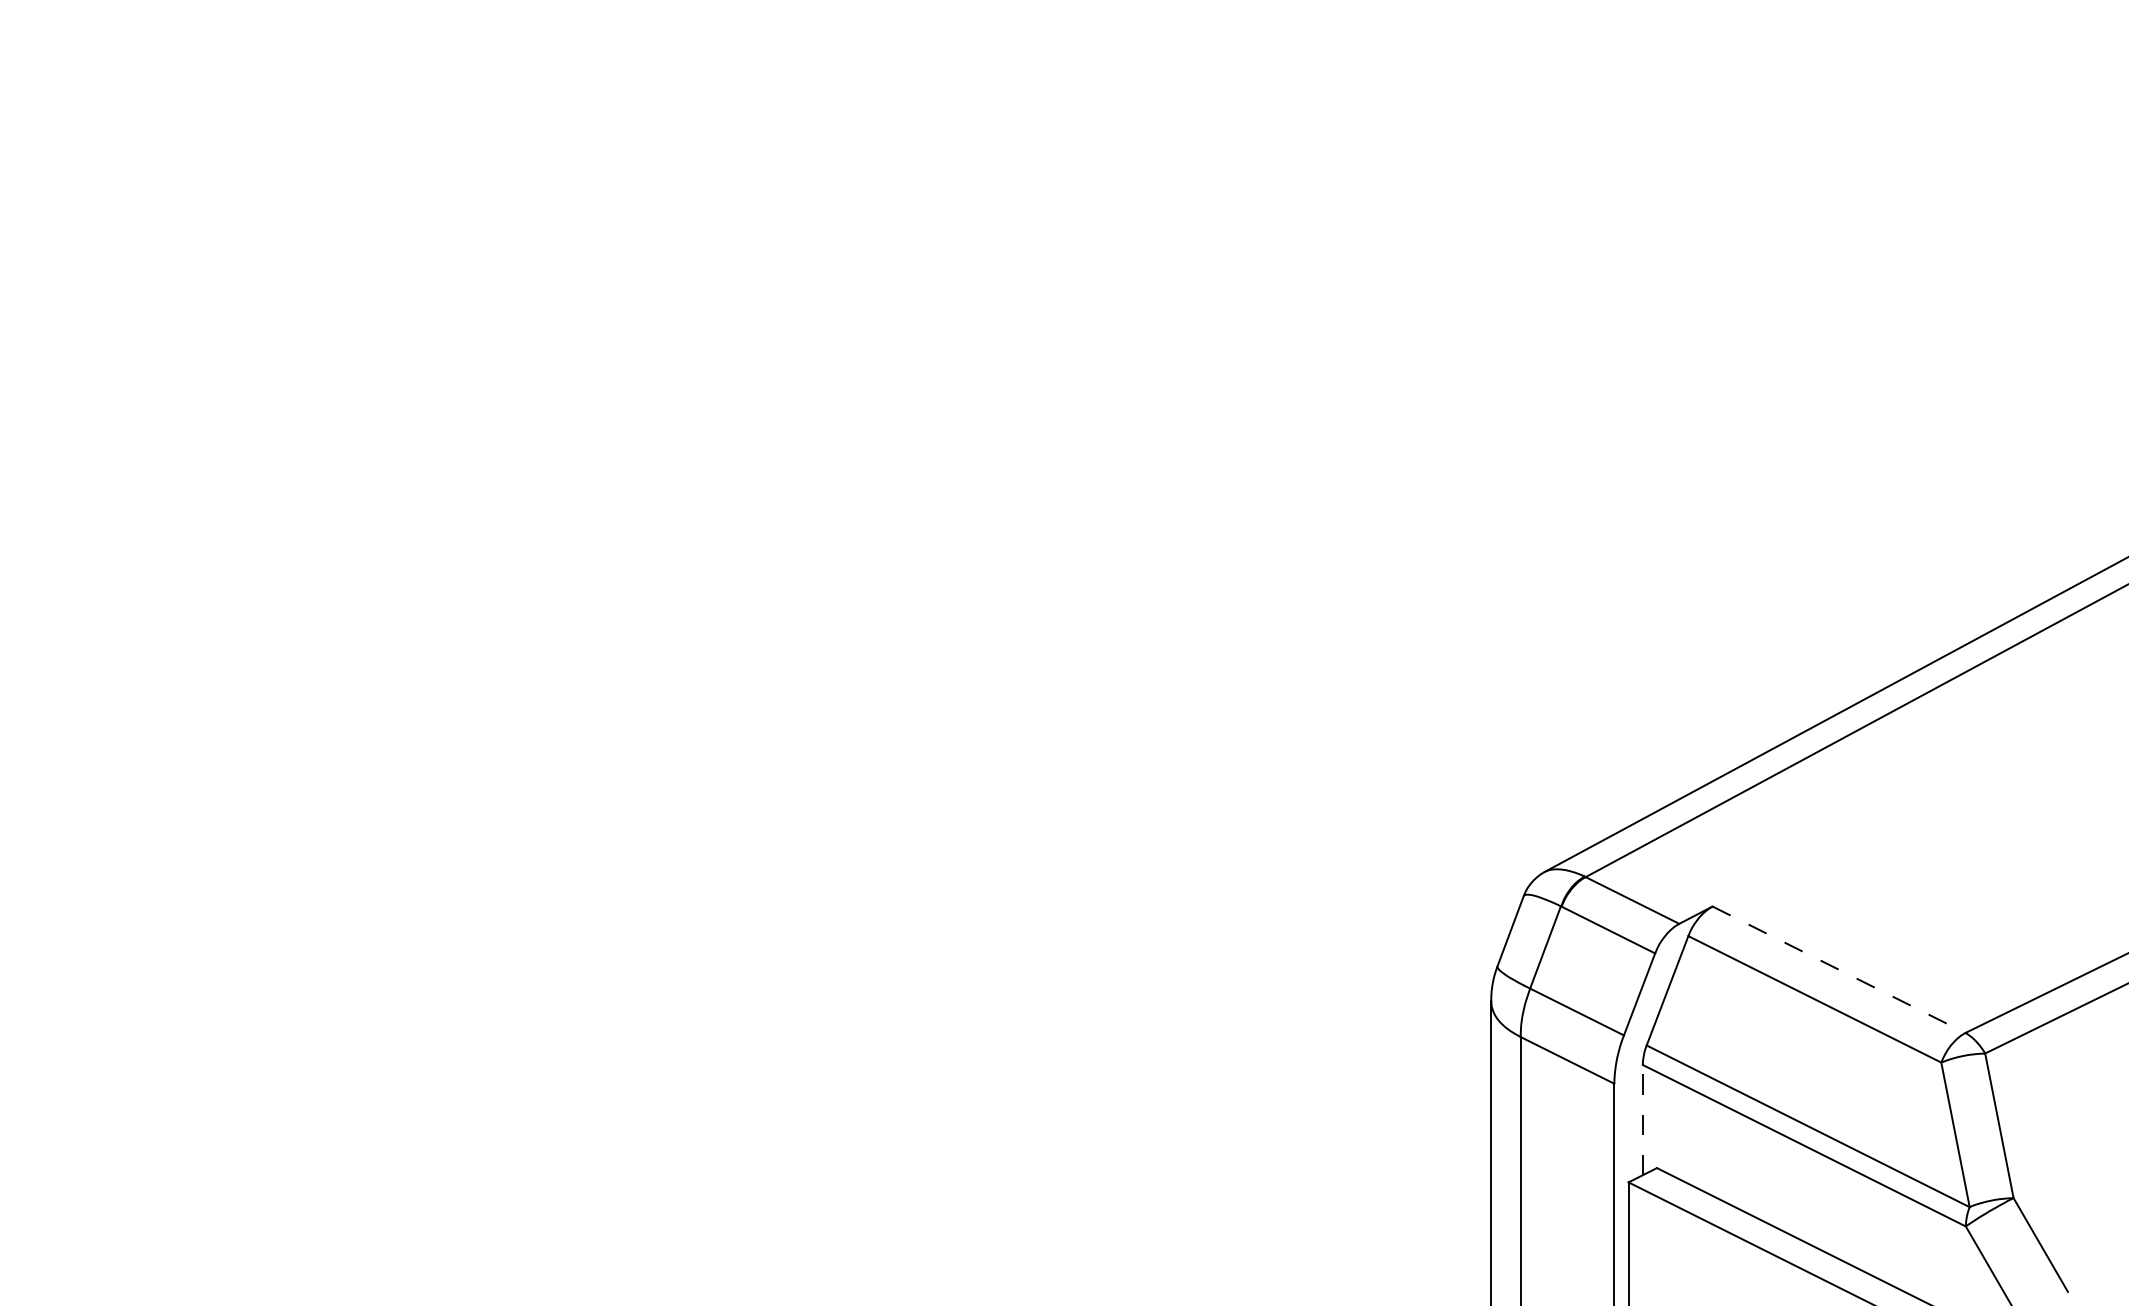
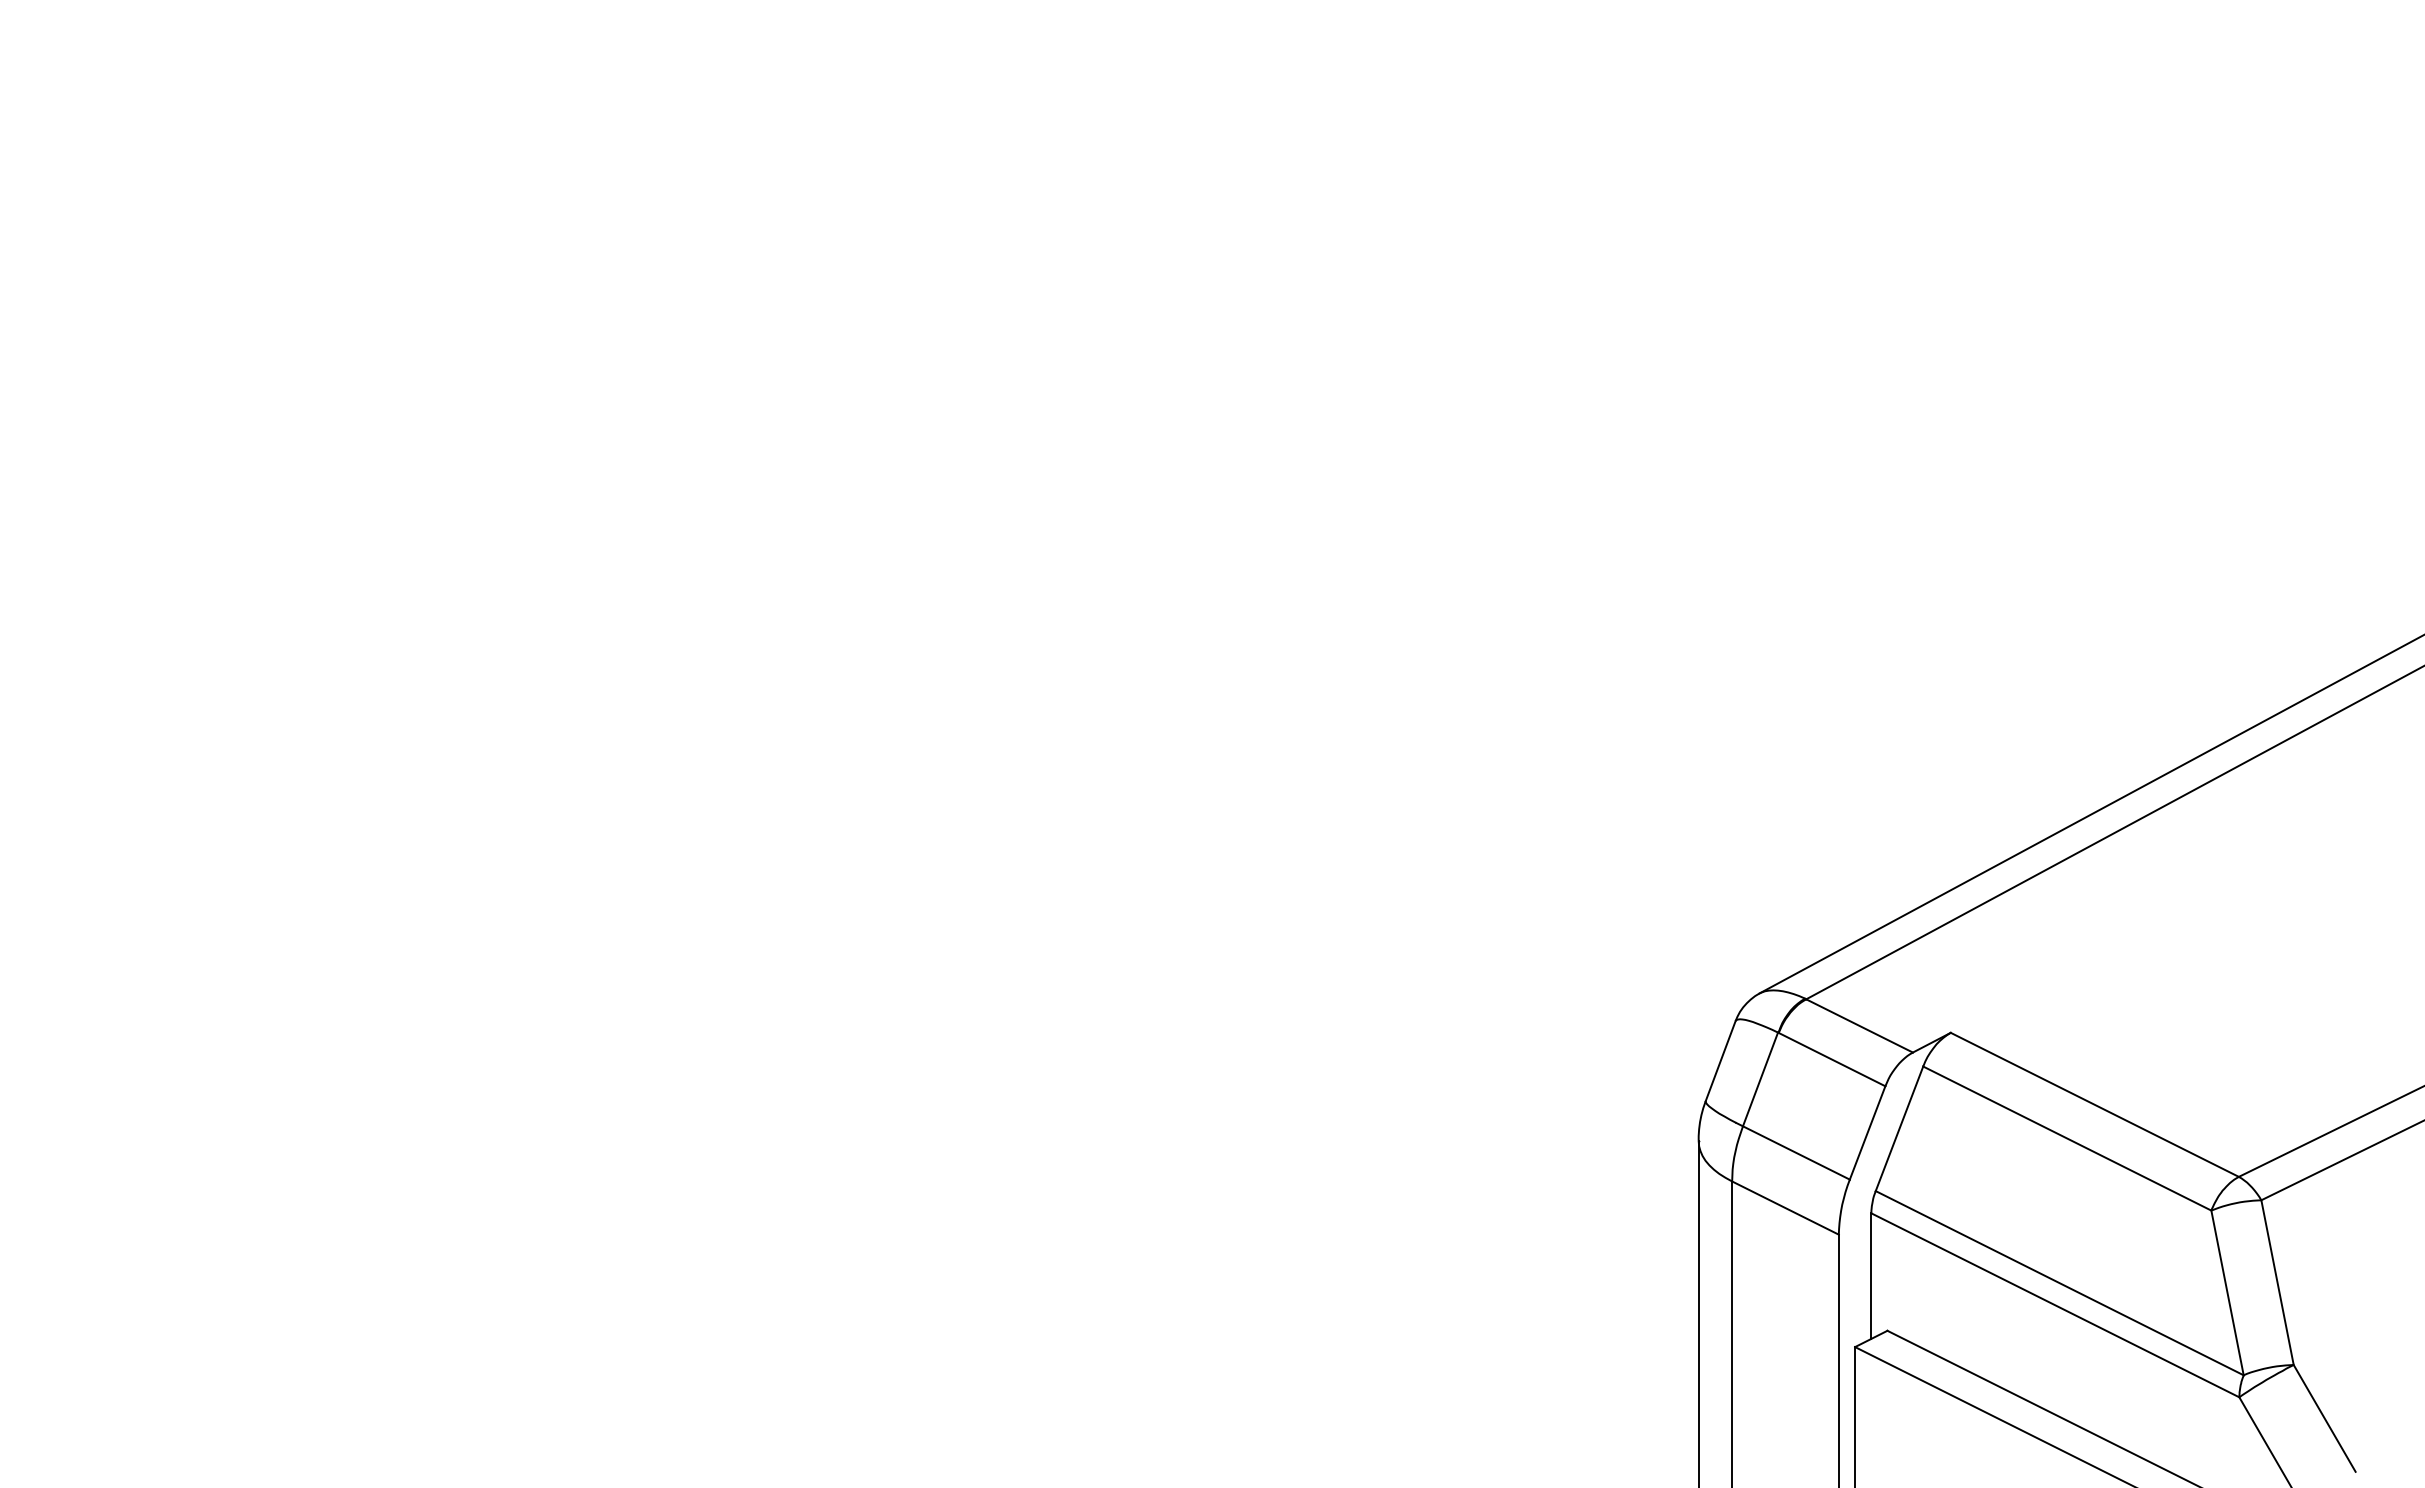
line: (1839, 970) -> (2095, 1105), dashed -> solid
line: (1642, 1120) -> (1871, 1276), dashed -> solid

